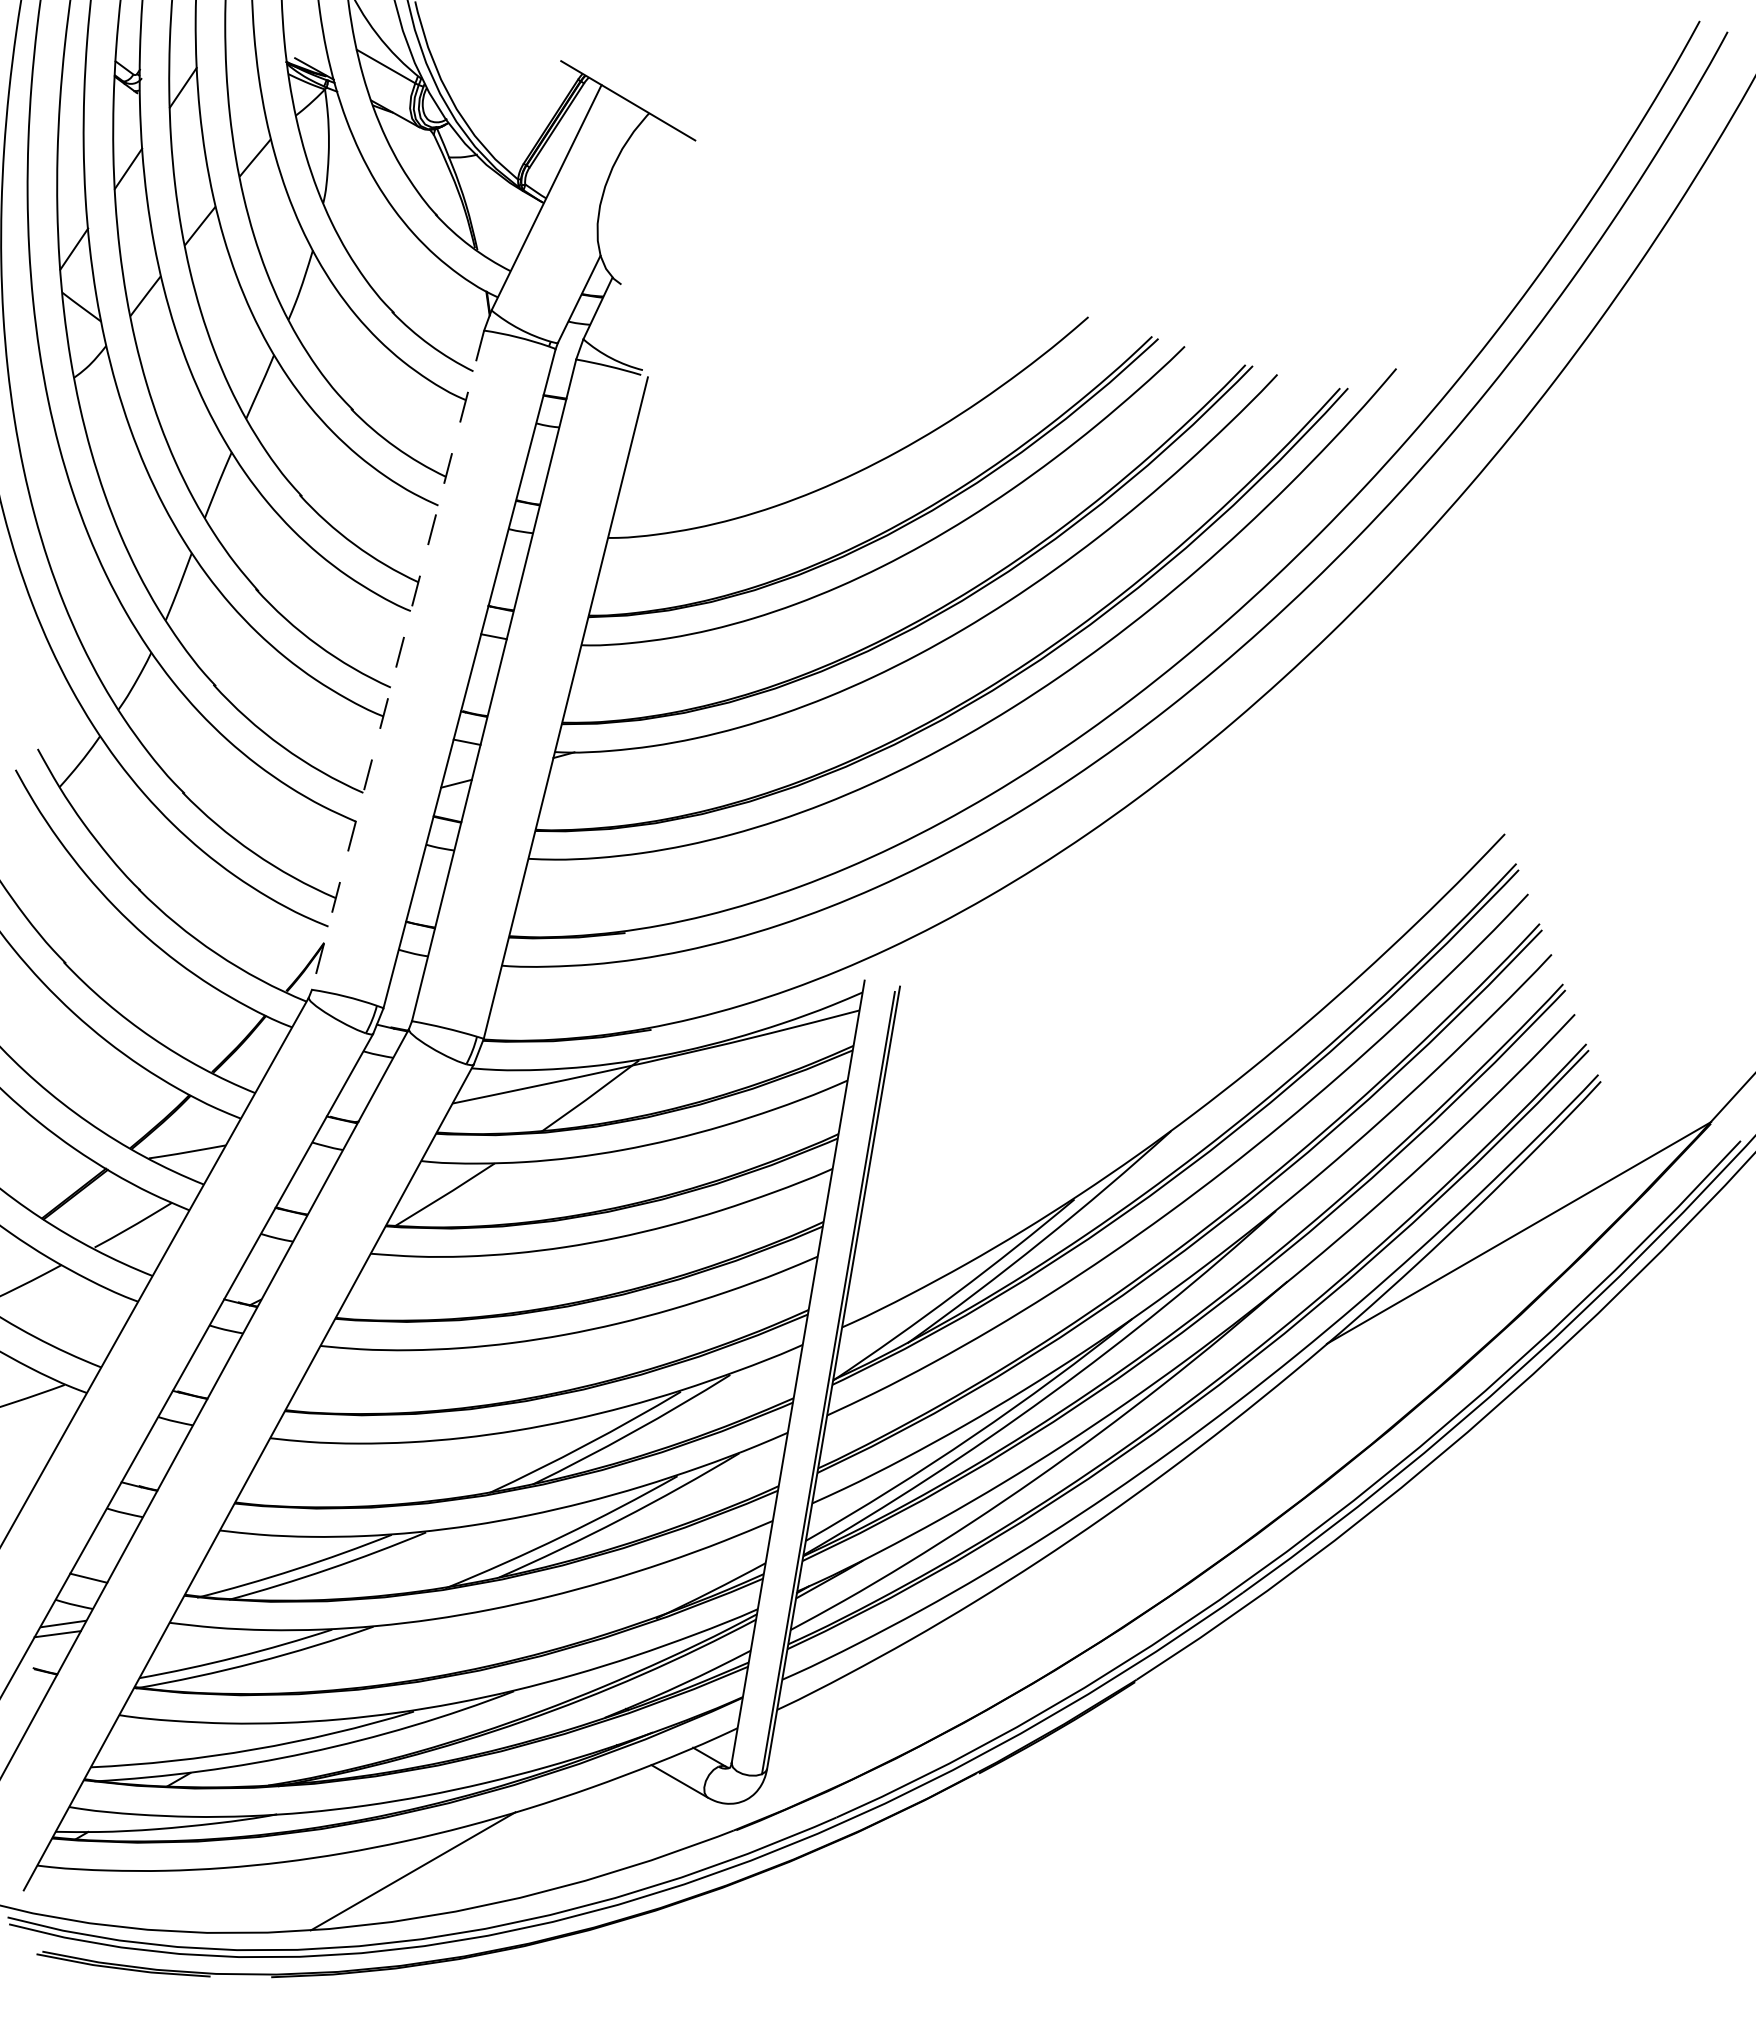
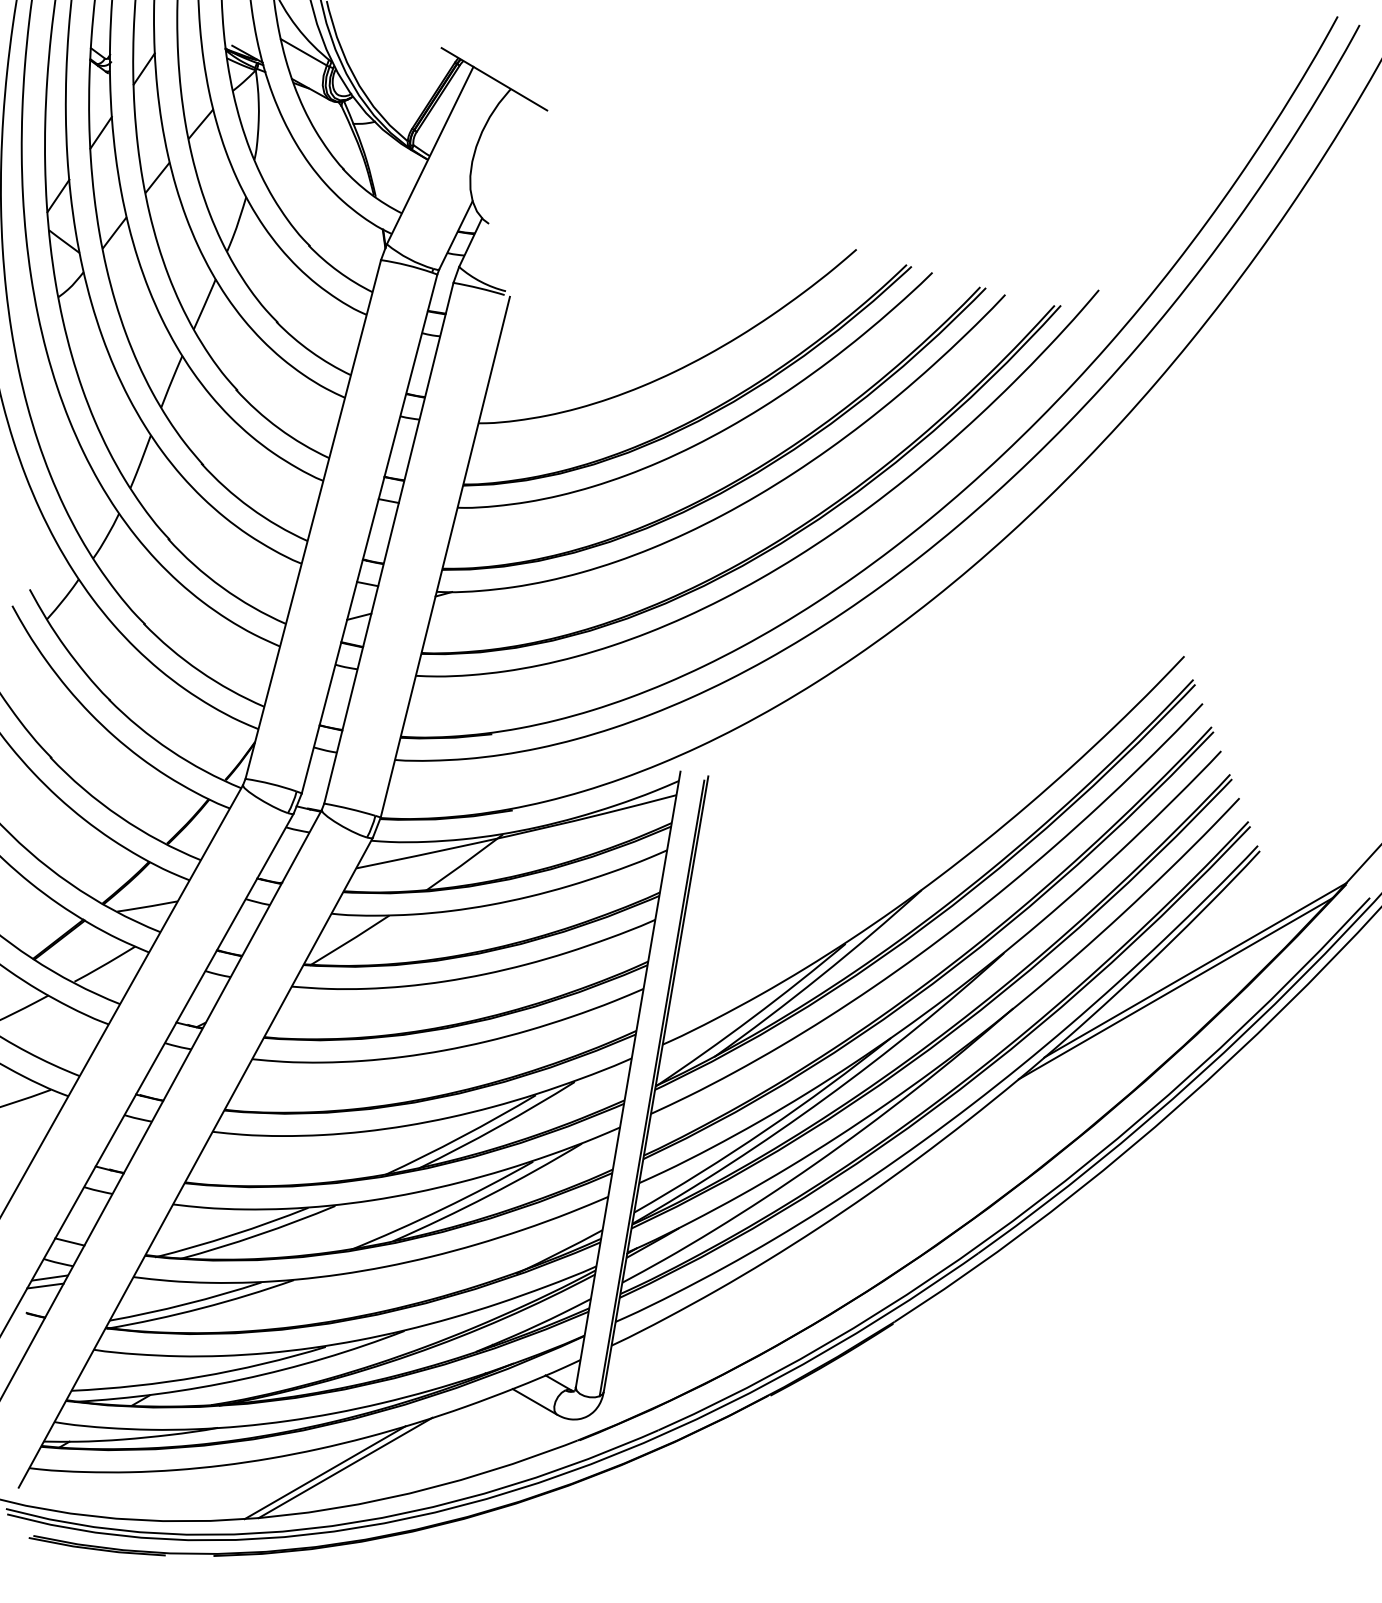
line: (398, 660) -> (313, 519), dashed -> solid
line: (1493, 1256) -> (1175, 988), added
line: (438, 1865) -> (345, 1468), added

